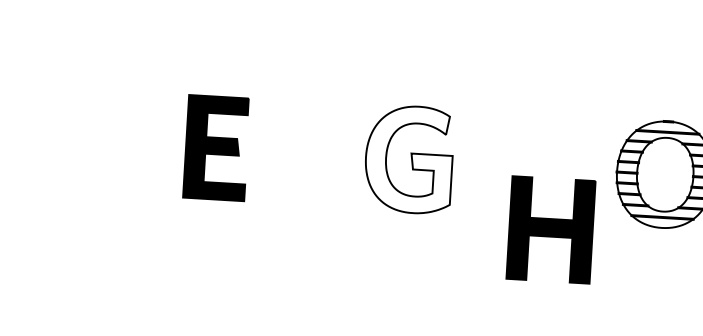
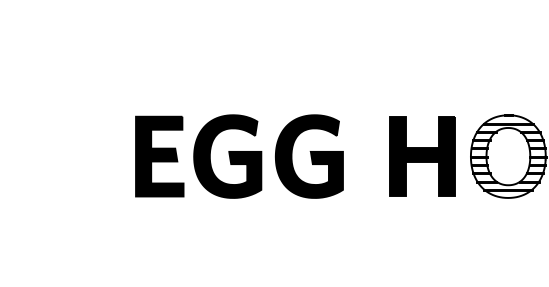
part: (303, 153) -> (227, 156), added
fill: (408, 159) -> (308, 156), added
part: (551, 229) -> (422, 156), moved

